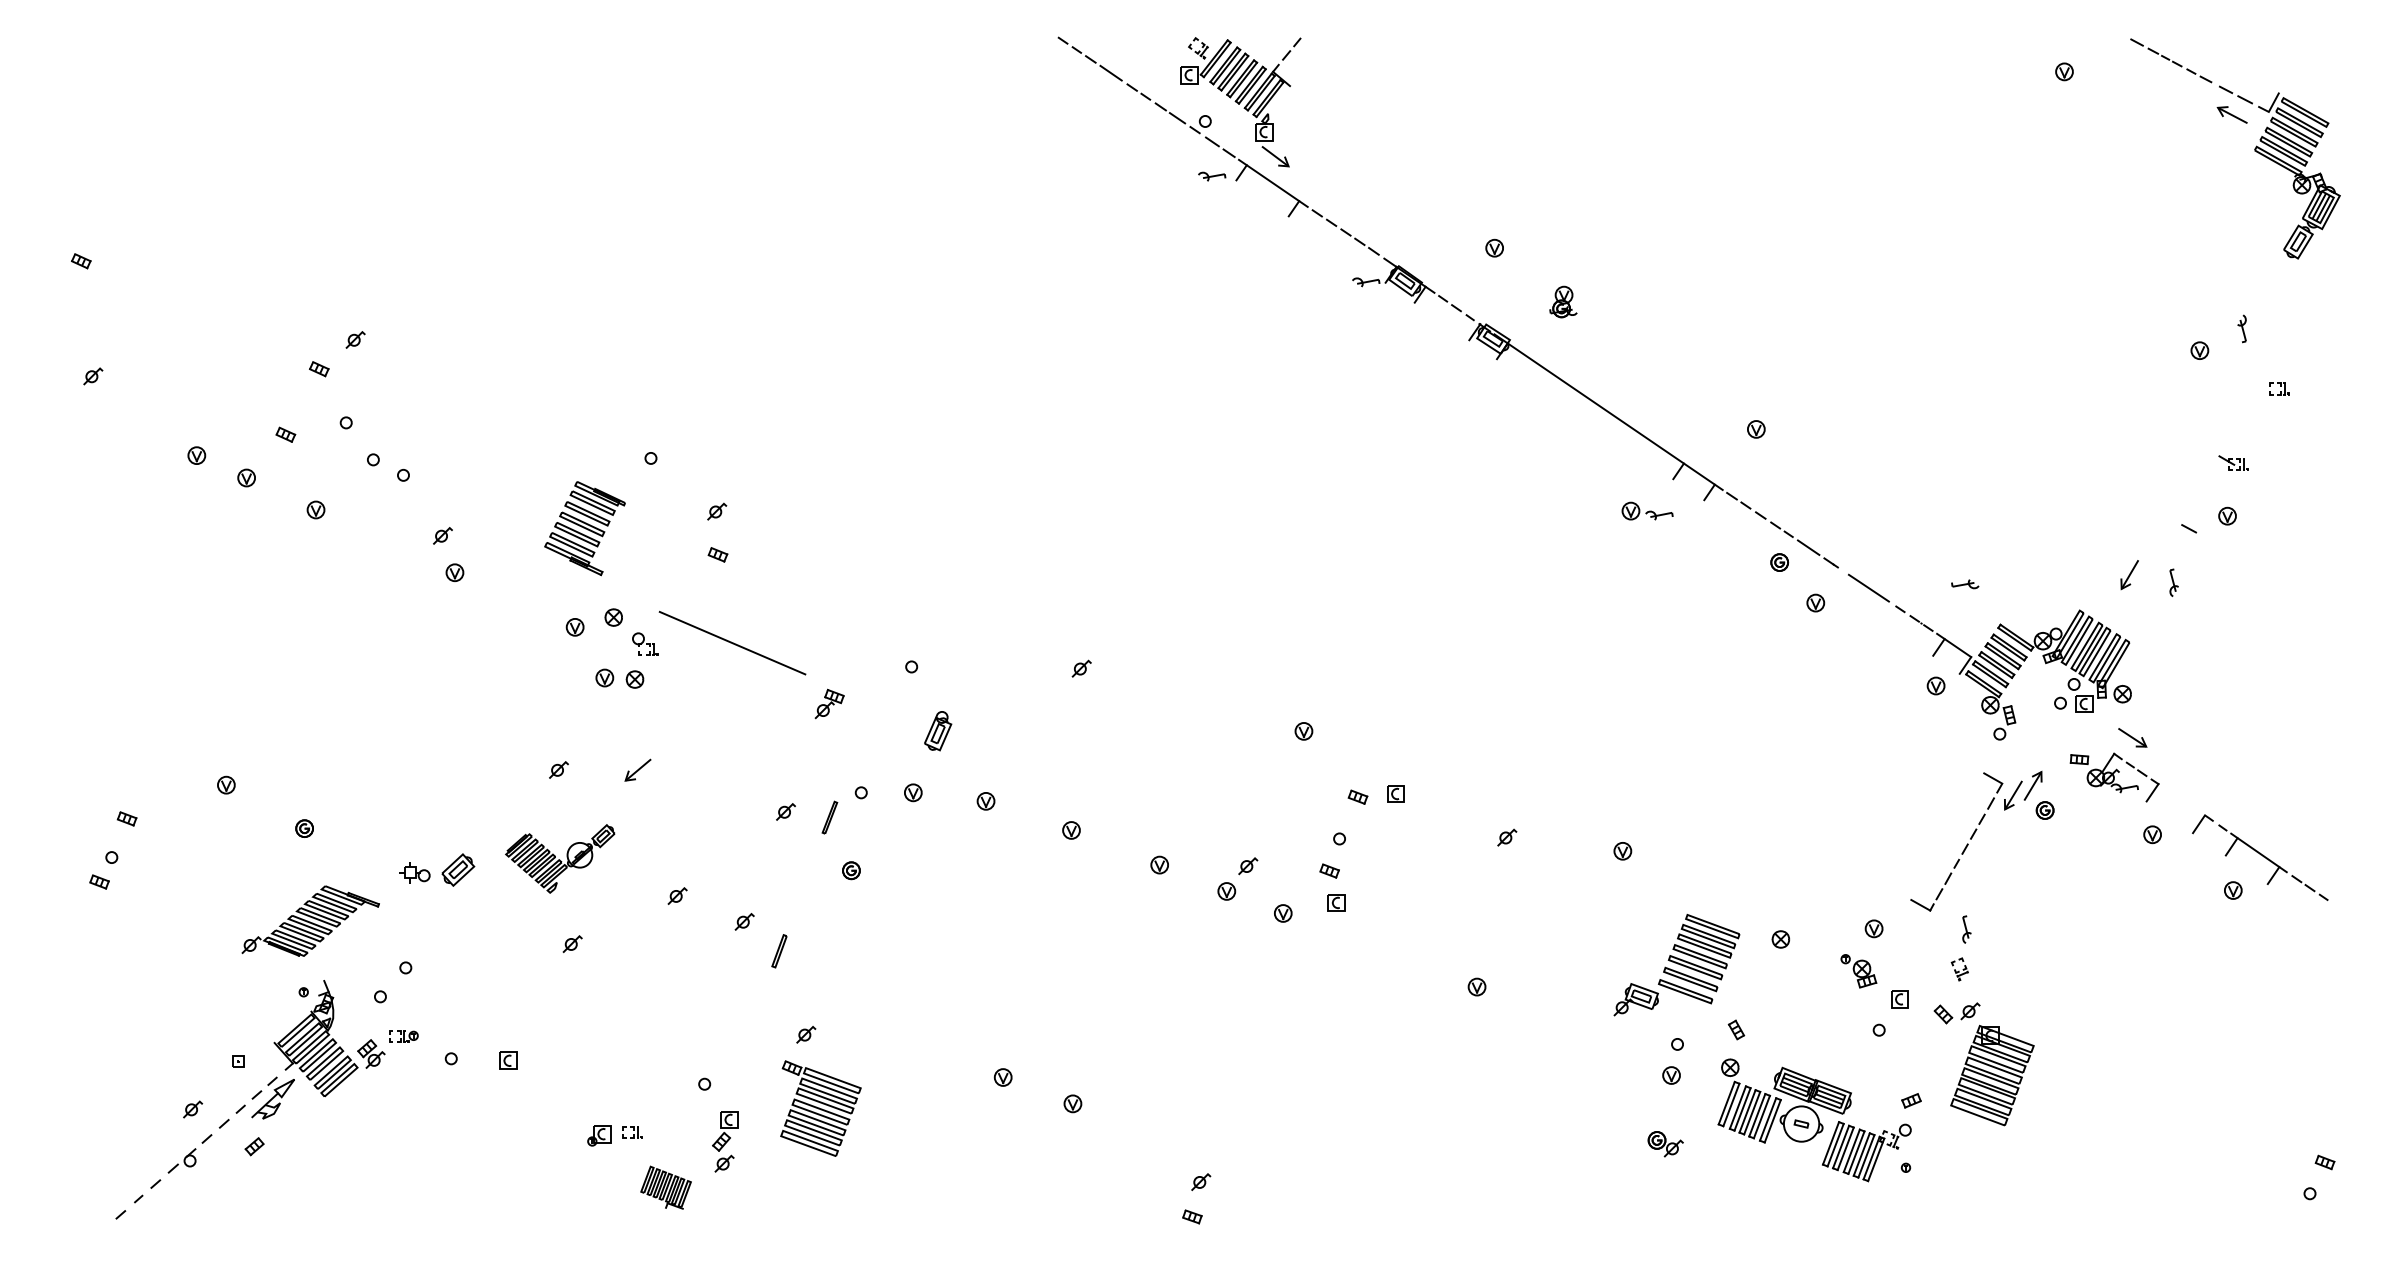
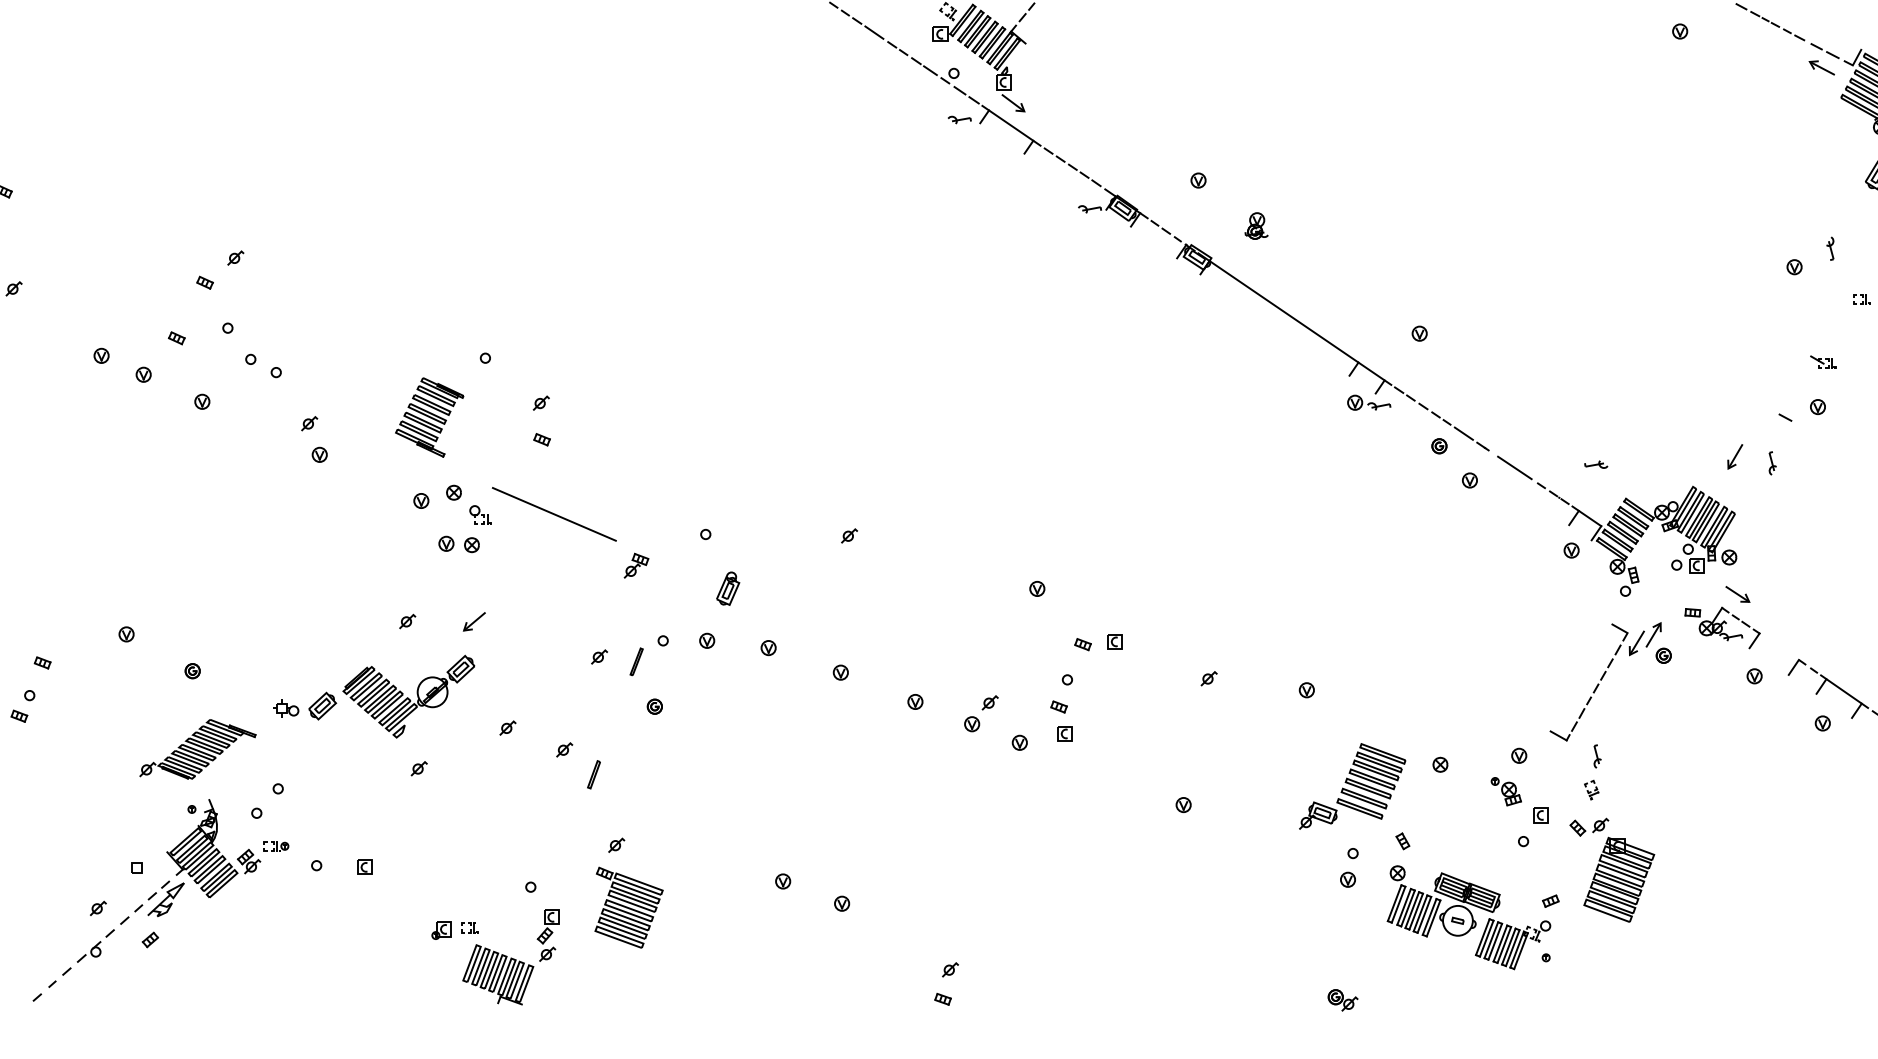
part: (1647, 510) -> (1369, 402), moved
part: (559, 858) -> (408, 696), size x1.43
part: (1665, 1144) -> (1342, 1000), moved
part: (665, 1187) -> (497, 974), size x1.67

